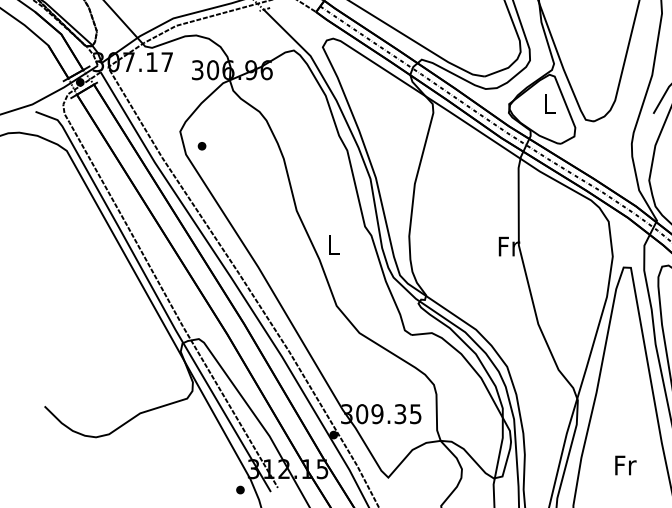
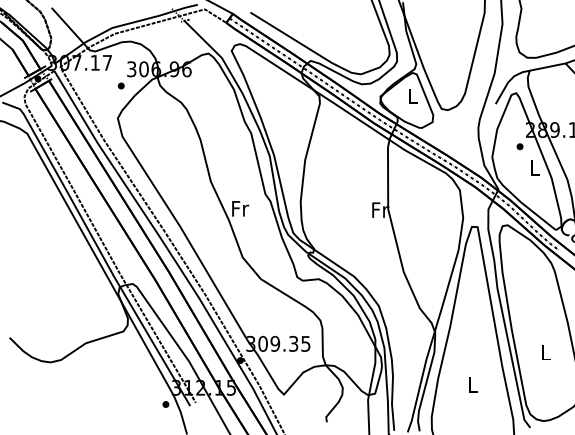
part: (201, 145) -> (120, 85), moved
text: (333, 244) -> (240, 208), L -> Fr
text: (625, 464) -> (473, 384), Fr -> L

